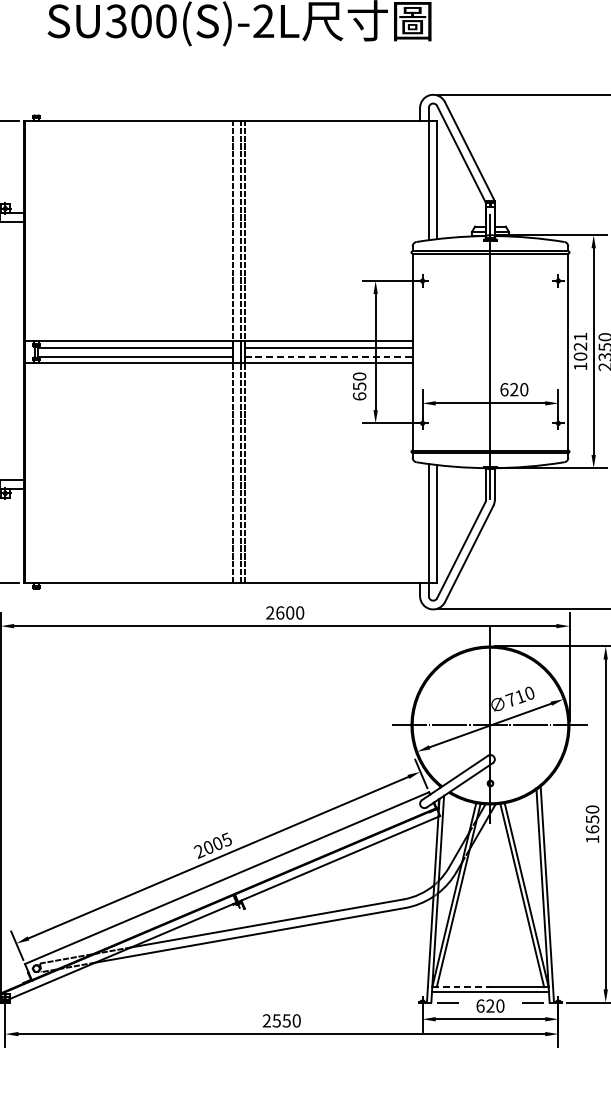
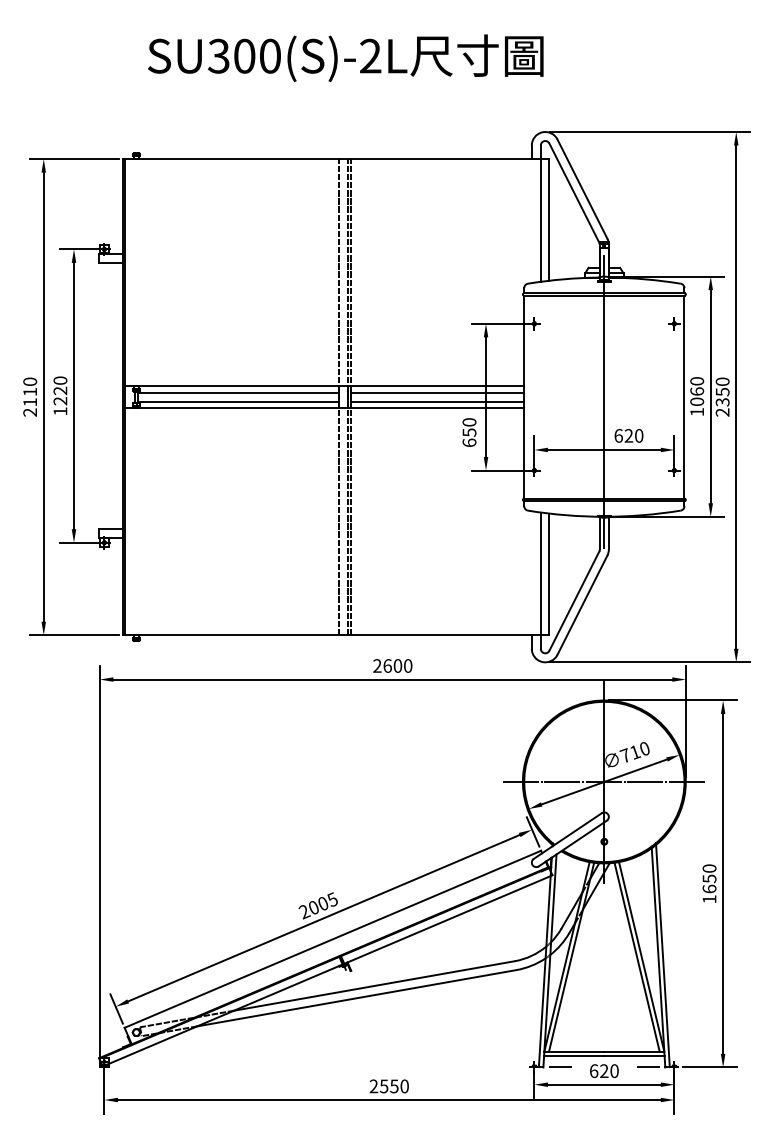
text: (580, 341) -> (697, 386), 1021 -> 1060
line: (328, 356) -> (437, 401), dashed -> solid
line: (461, 987) -> (574, 1051), dashed -> solid

